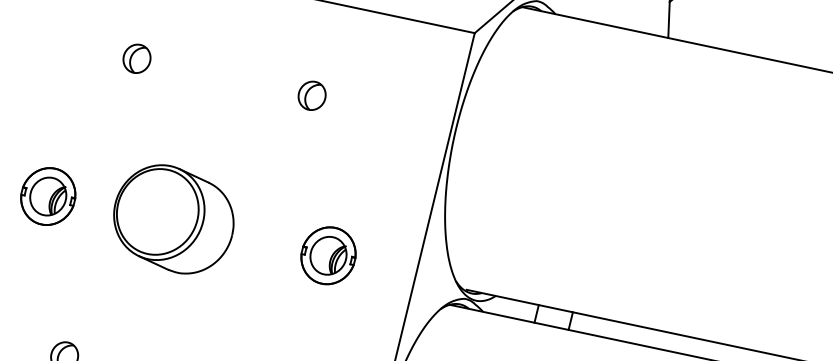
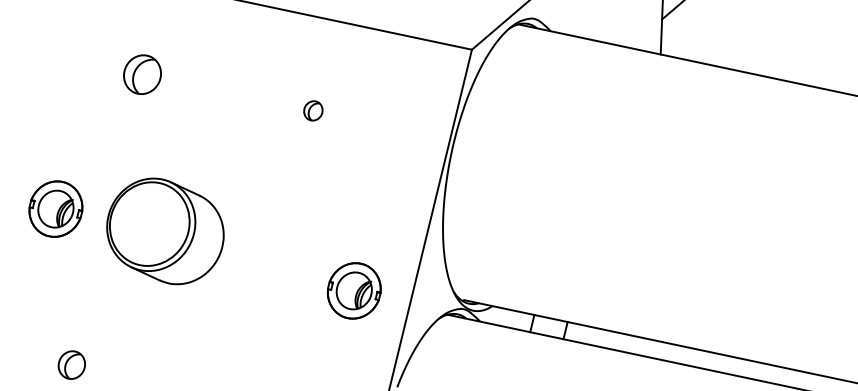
part: (137, 58) -> (142, 74), size x1.4
part: (312, 95) -> (313, 110), size x0.7
part: (173, 219) -> (165, 231), moved
part: (327, 255) -> (353, 290), moved

